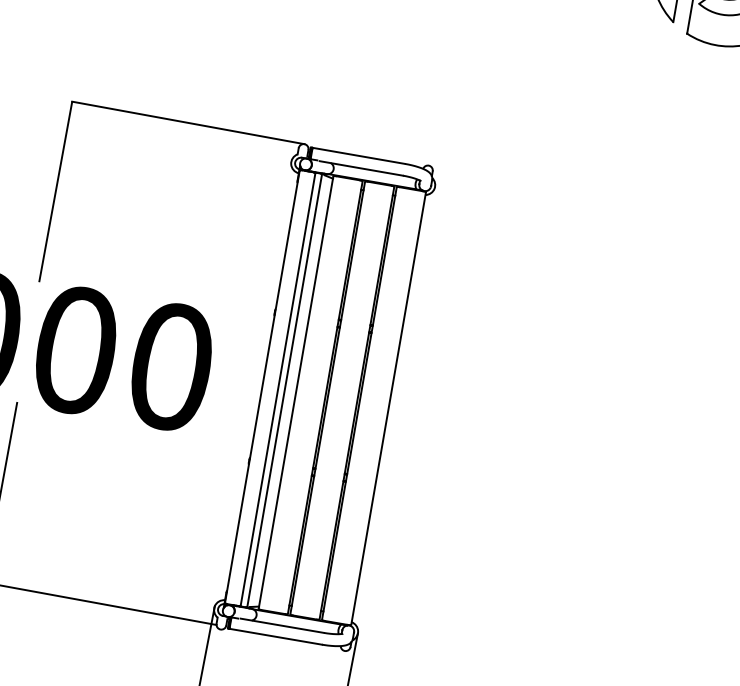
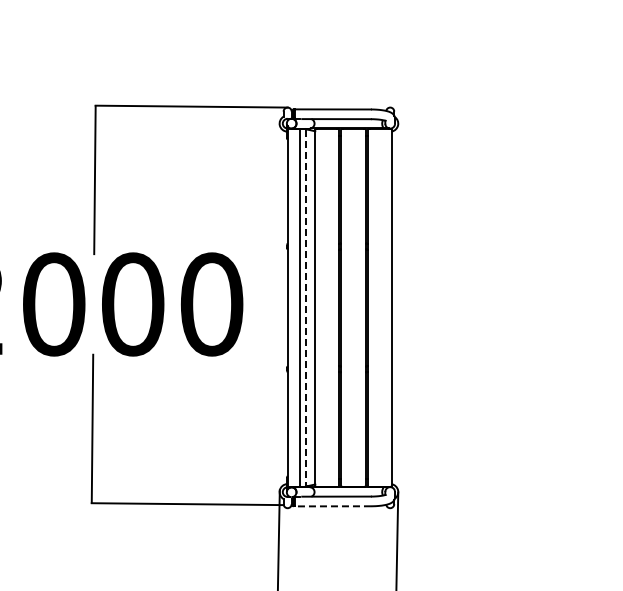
line: (284, 390) -> (305, 307), solid -> dashed
line: (275, 636) -> (332, 506), solid -> dashed

